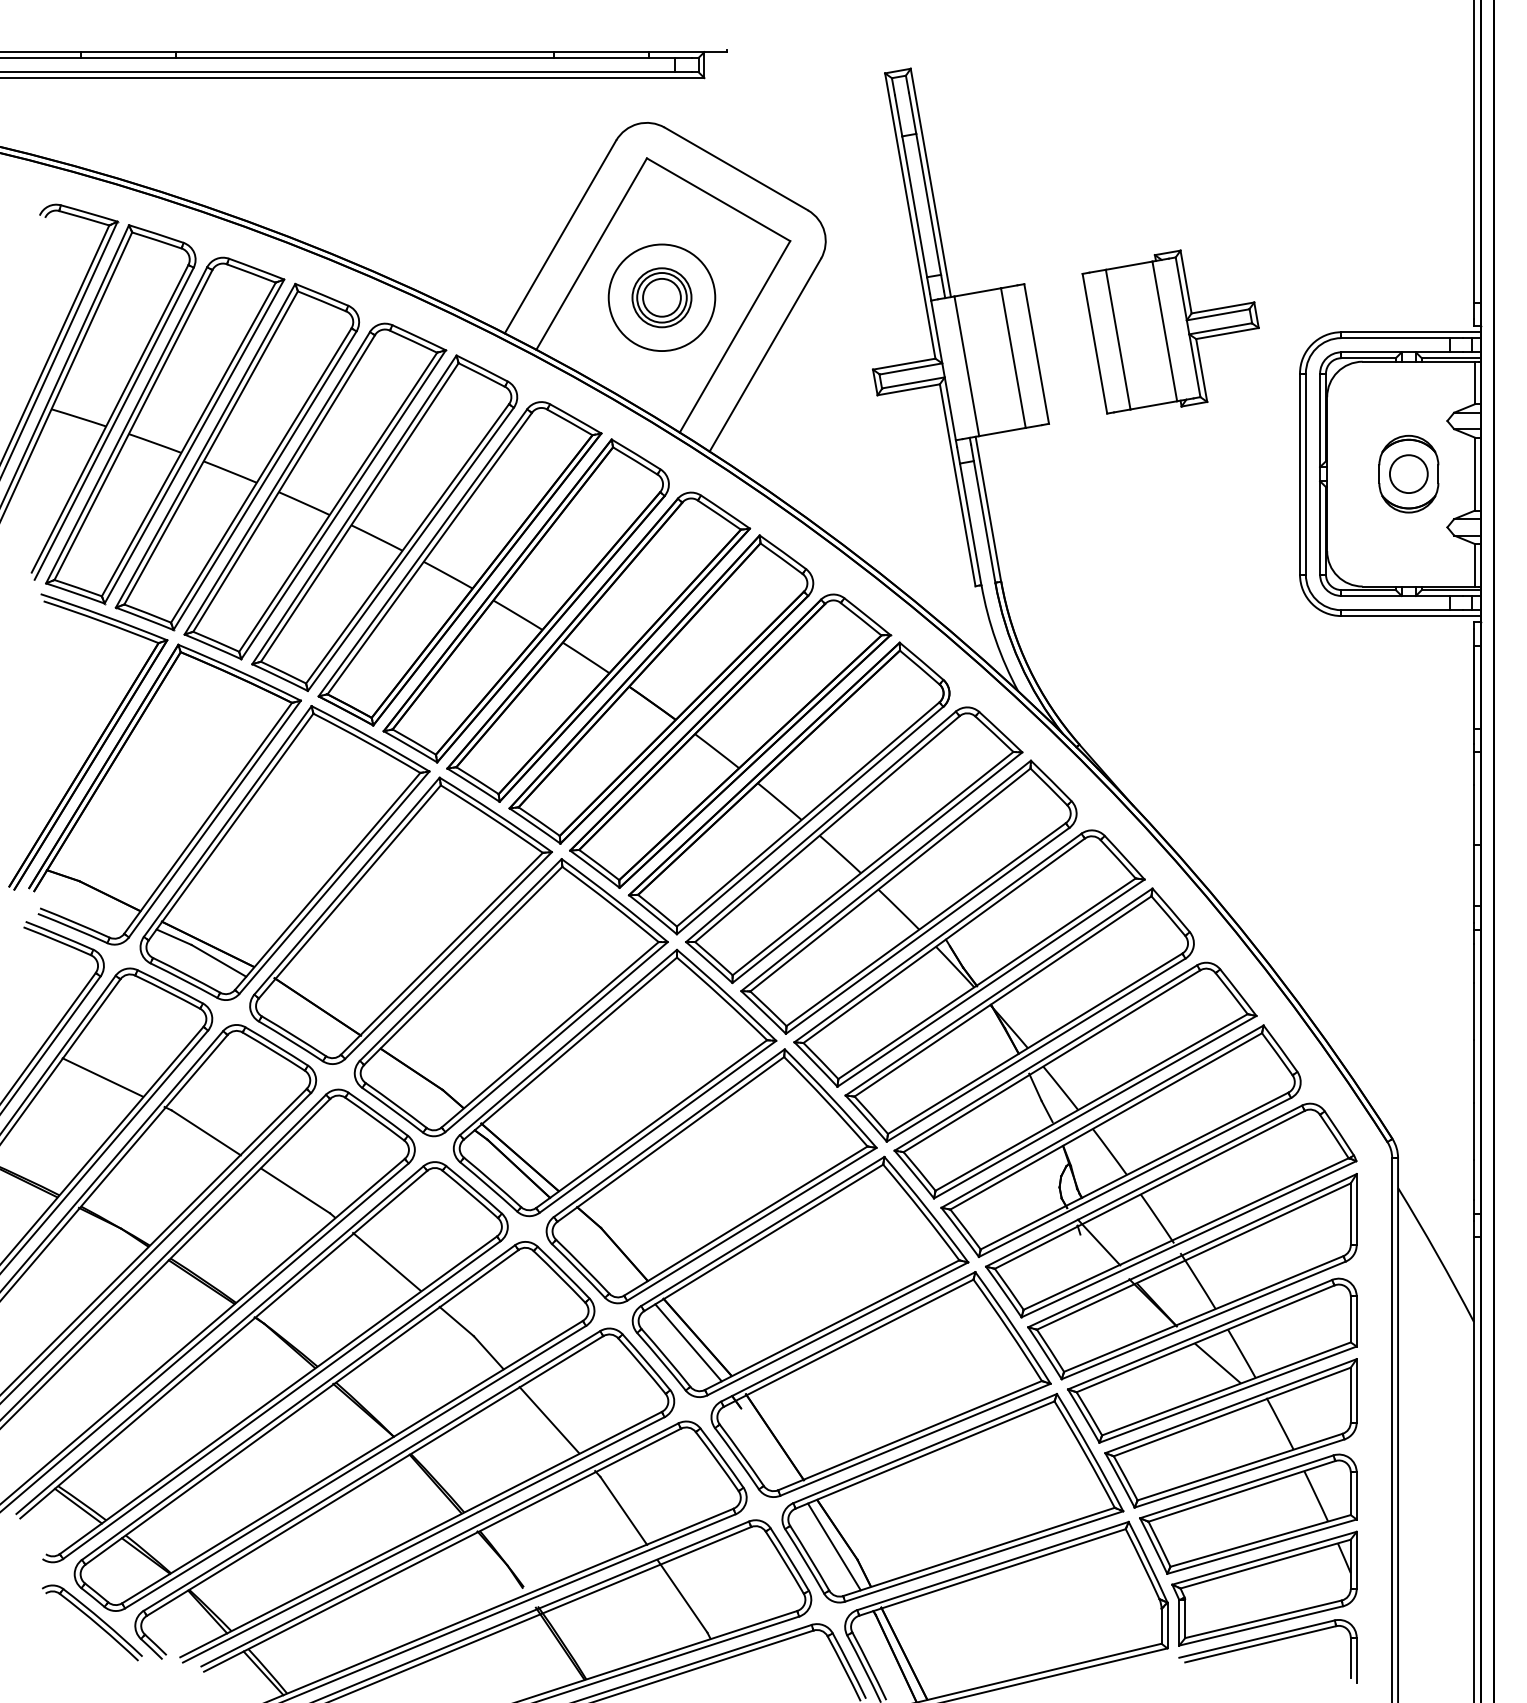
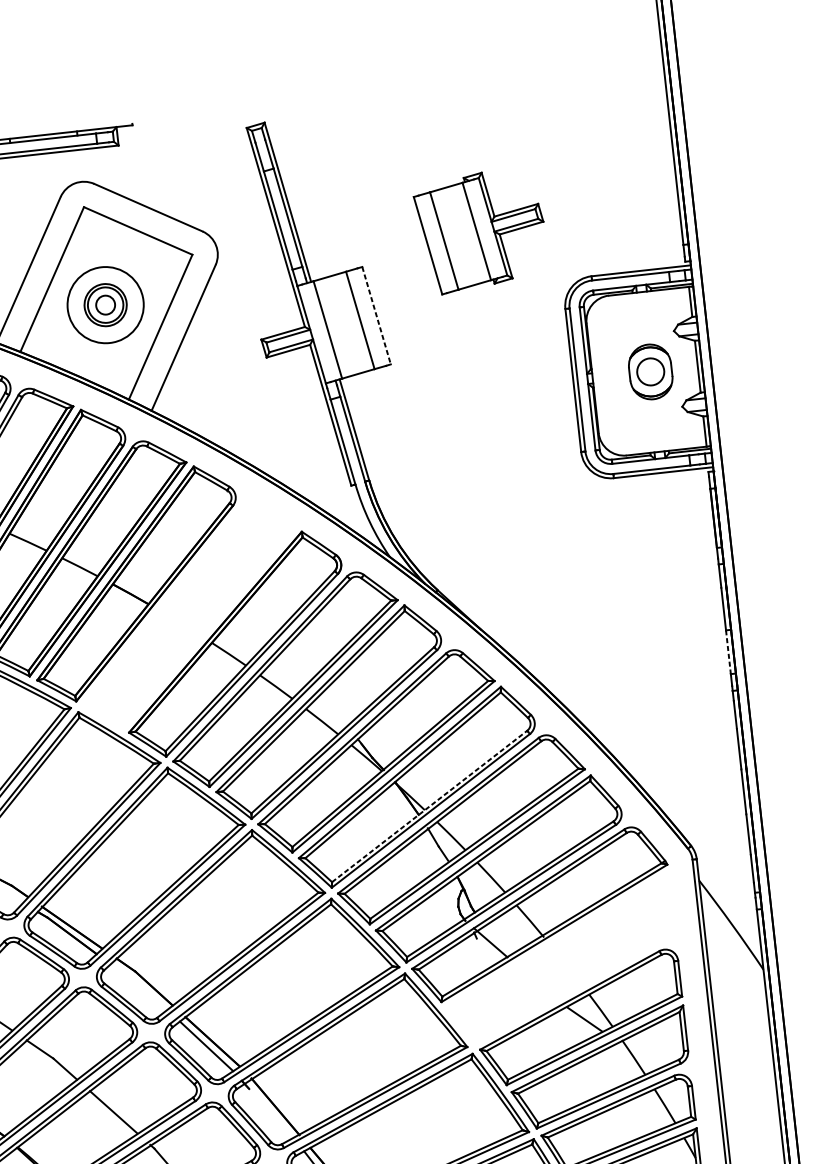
circle: (661, 297) -> (105, 304), size x0.7
part: (1170, 331) -> (480, 231), moved
line: (1036, 354) -> (376, 316), solid -> dashed
part: (730, 740) -> (189, 614), removed
line: (1473, 875) -> (728, 652), solid -> dashed
line: (1035, 1043) -> (429, 806), solid -> dashed
part: (1192, 1276) -> (559, 959), removed

